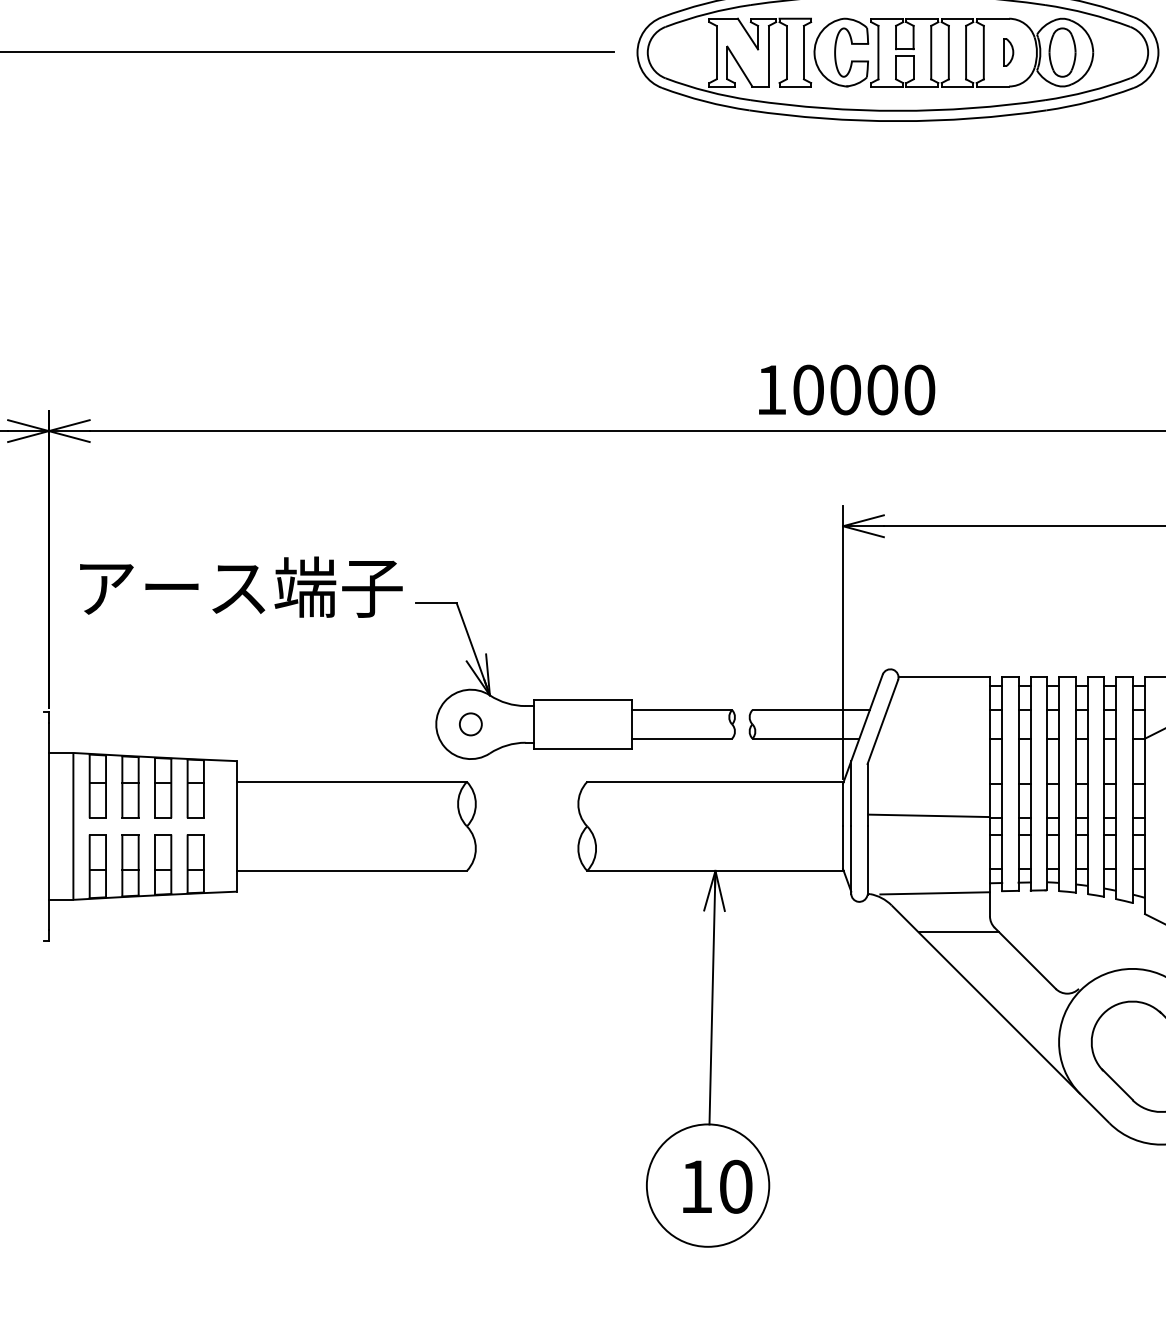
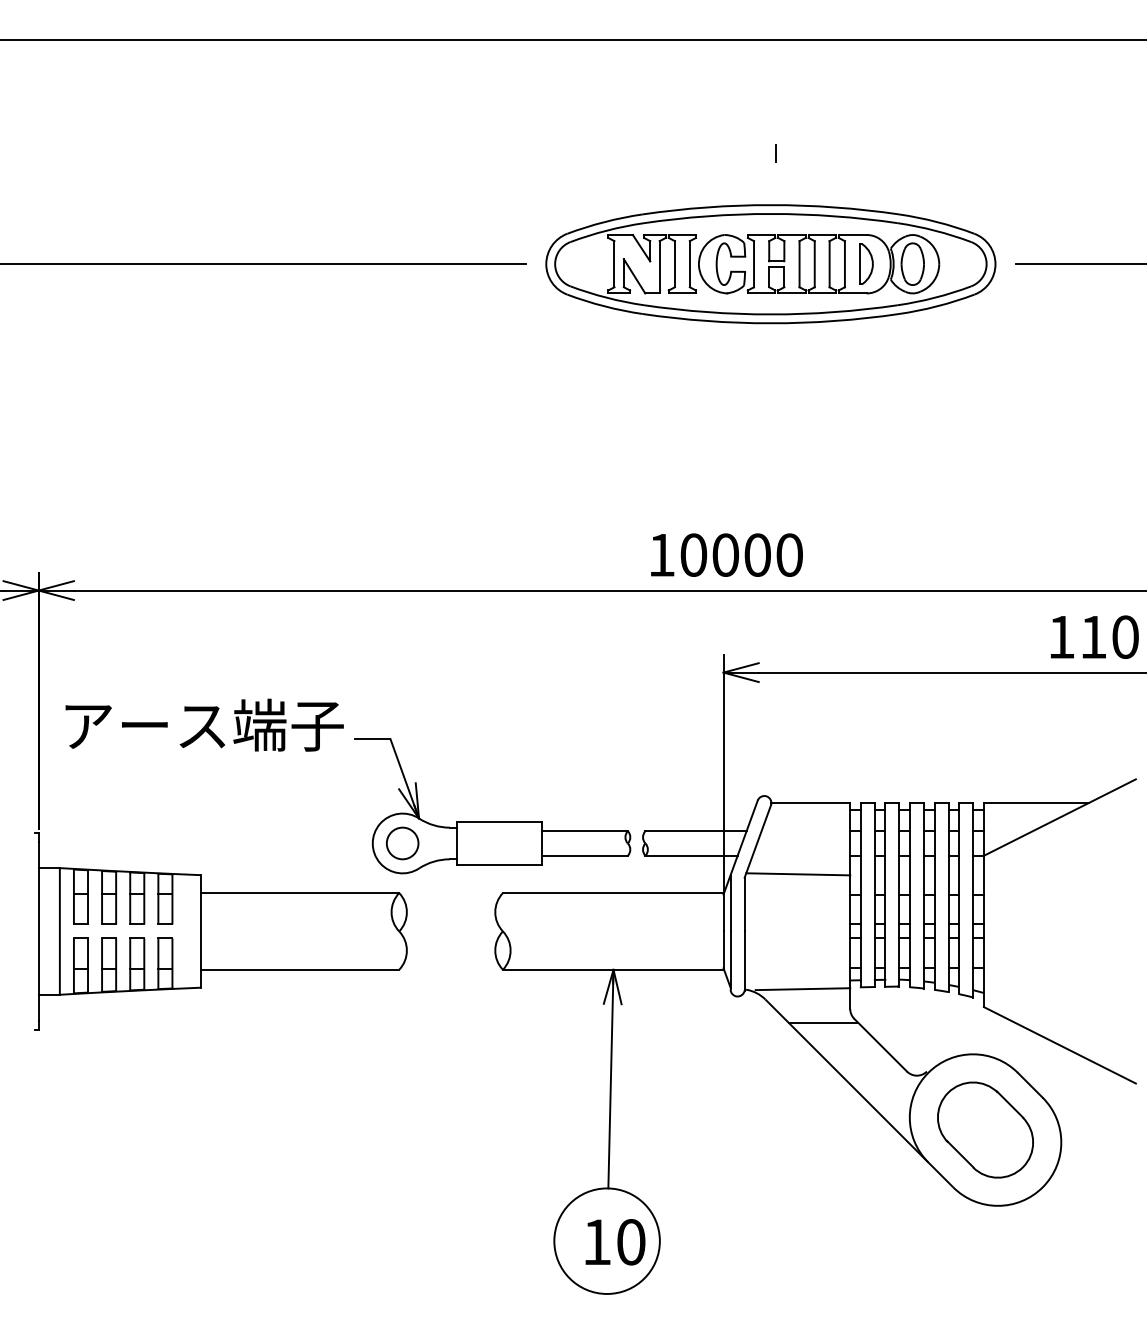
part: (1008, 51) -> (866, 263), size x1.67
circle: (470, 724) -> (402, 843), size x1.67
line: (928, 816) -> (798, 874), moved

